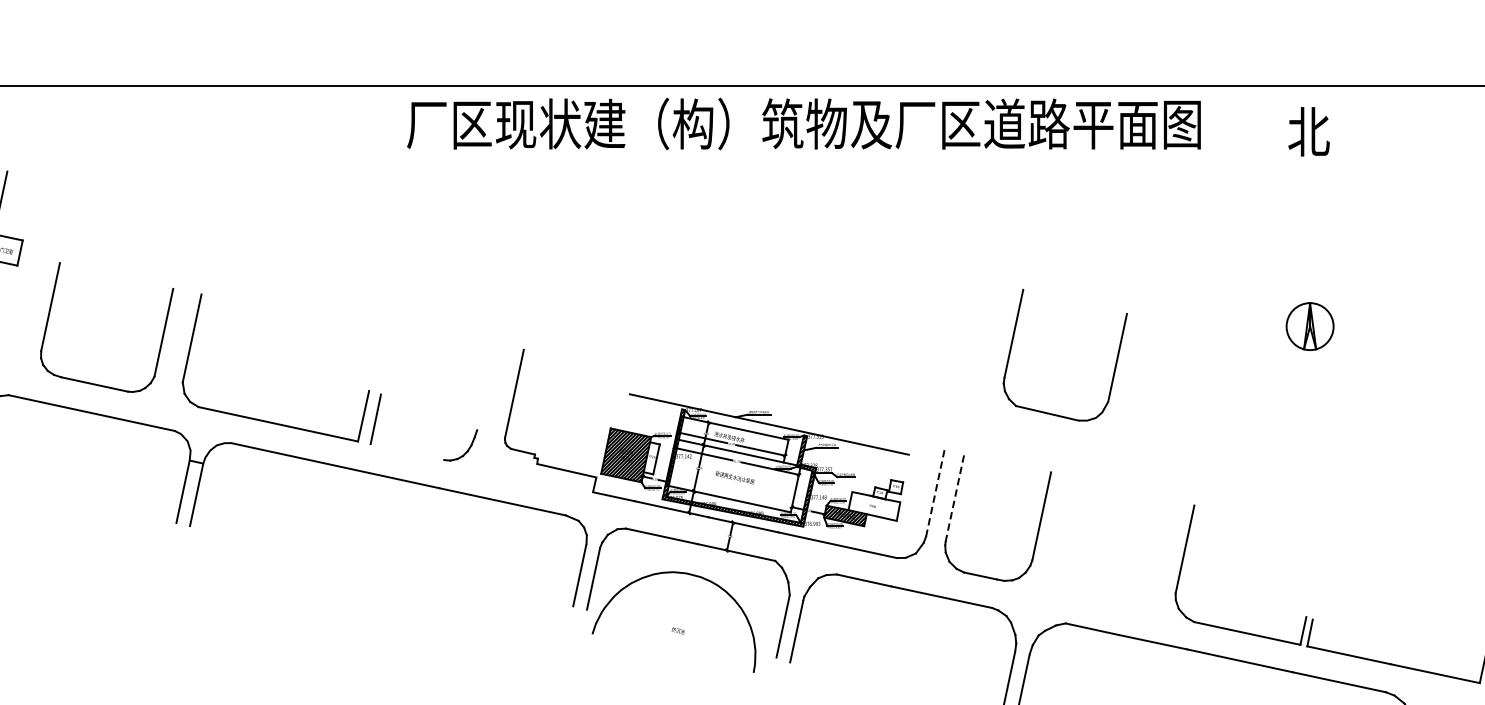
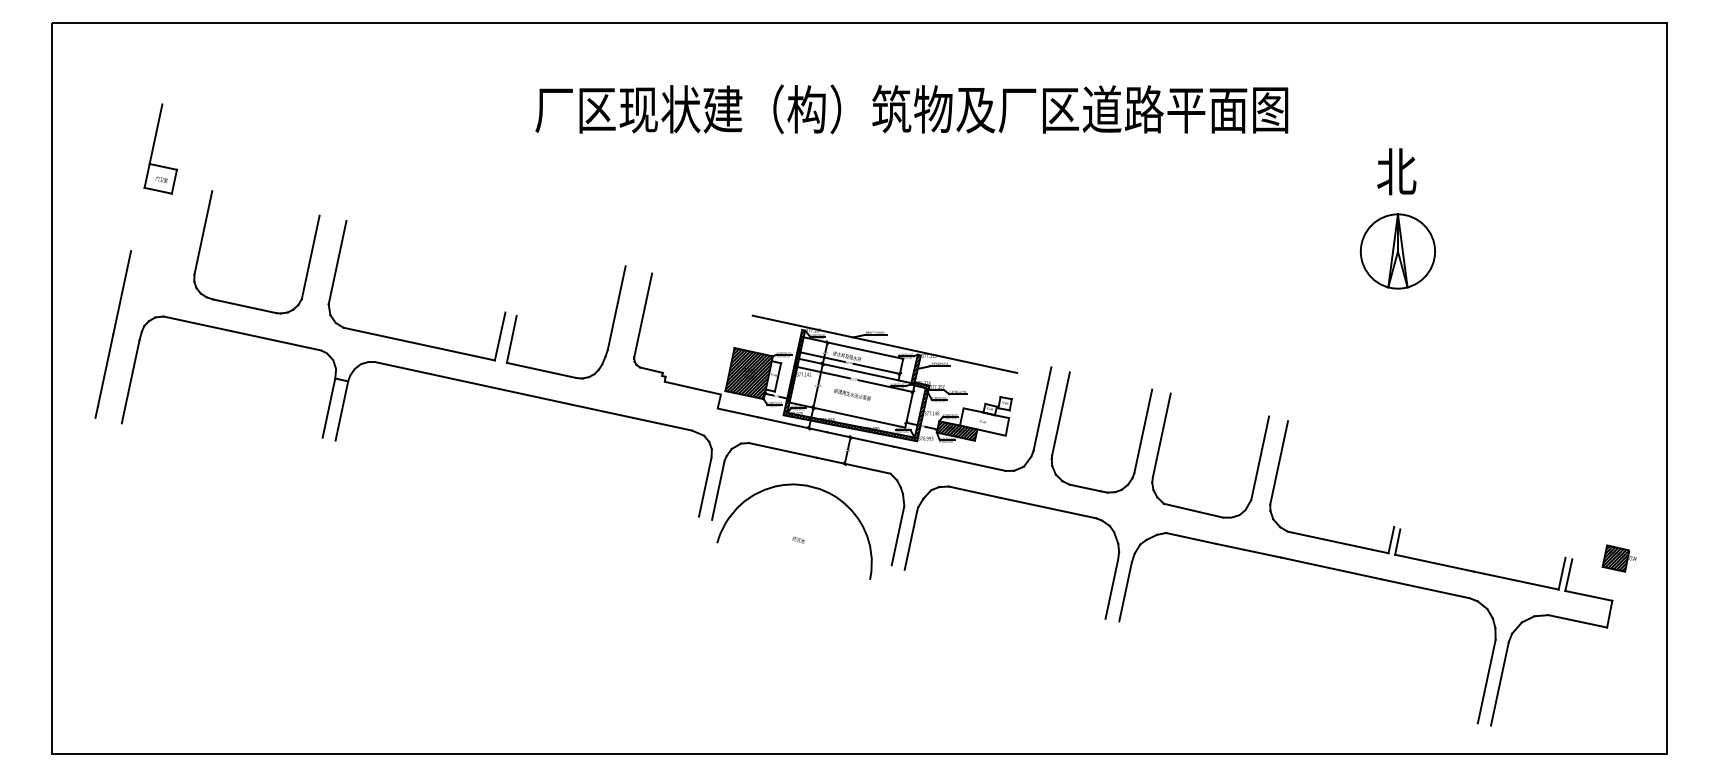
text: (803, 124) -> (911, 109), moved
text: (1308, 131) -> (1396, 171), moved
part: (1309, 326) -> (1397, 251), size x1.67
part: (1114, 365) -> (1257, 465), moved
line: (486, 385) -> (616, 307), added
line: (407, 452) -> (541, 370), added
line: (935, 493) -> (1042, 409), dashed -> solid
line: (954, 498) -> (1060, 414), dashed -> solid

